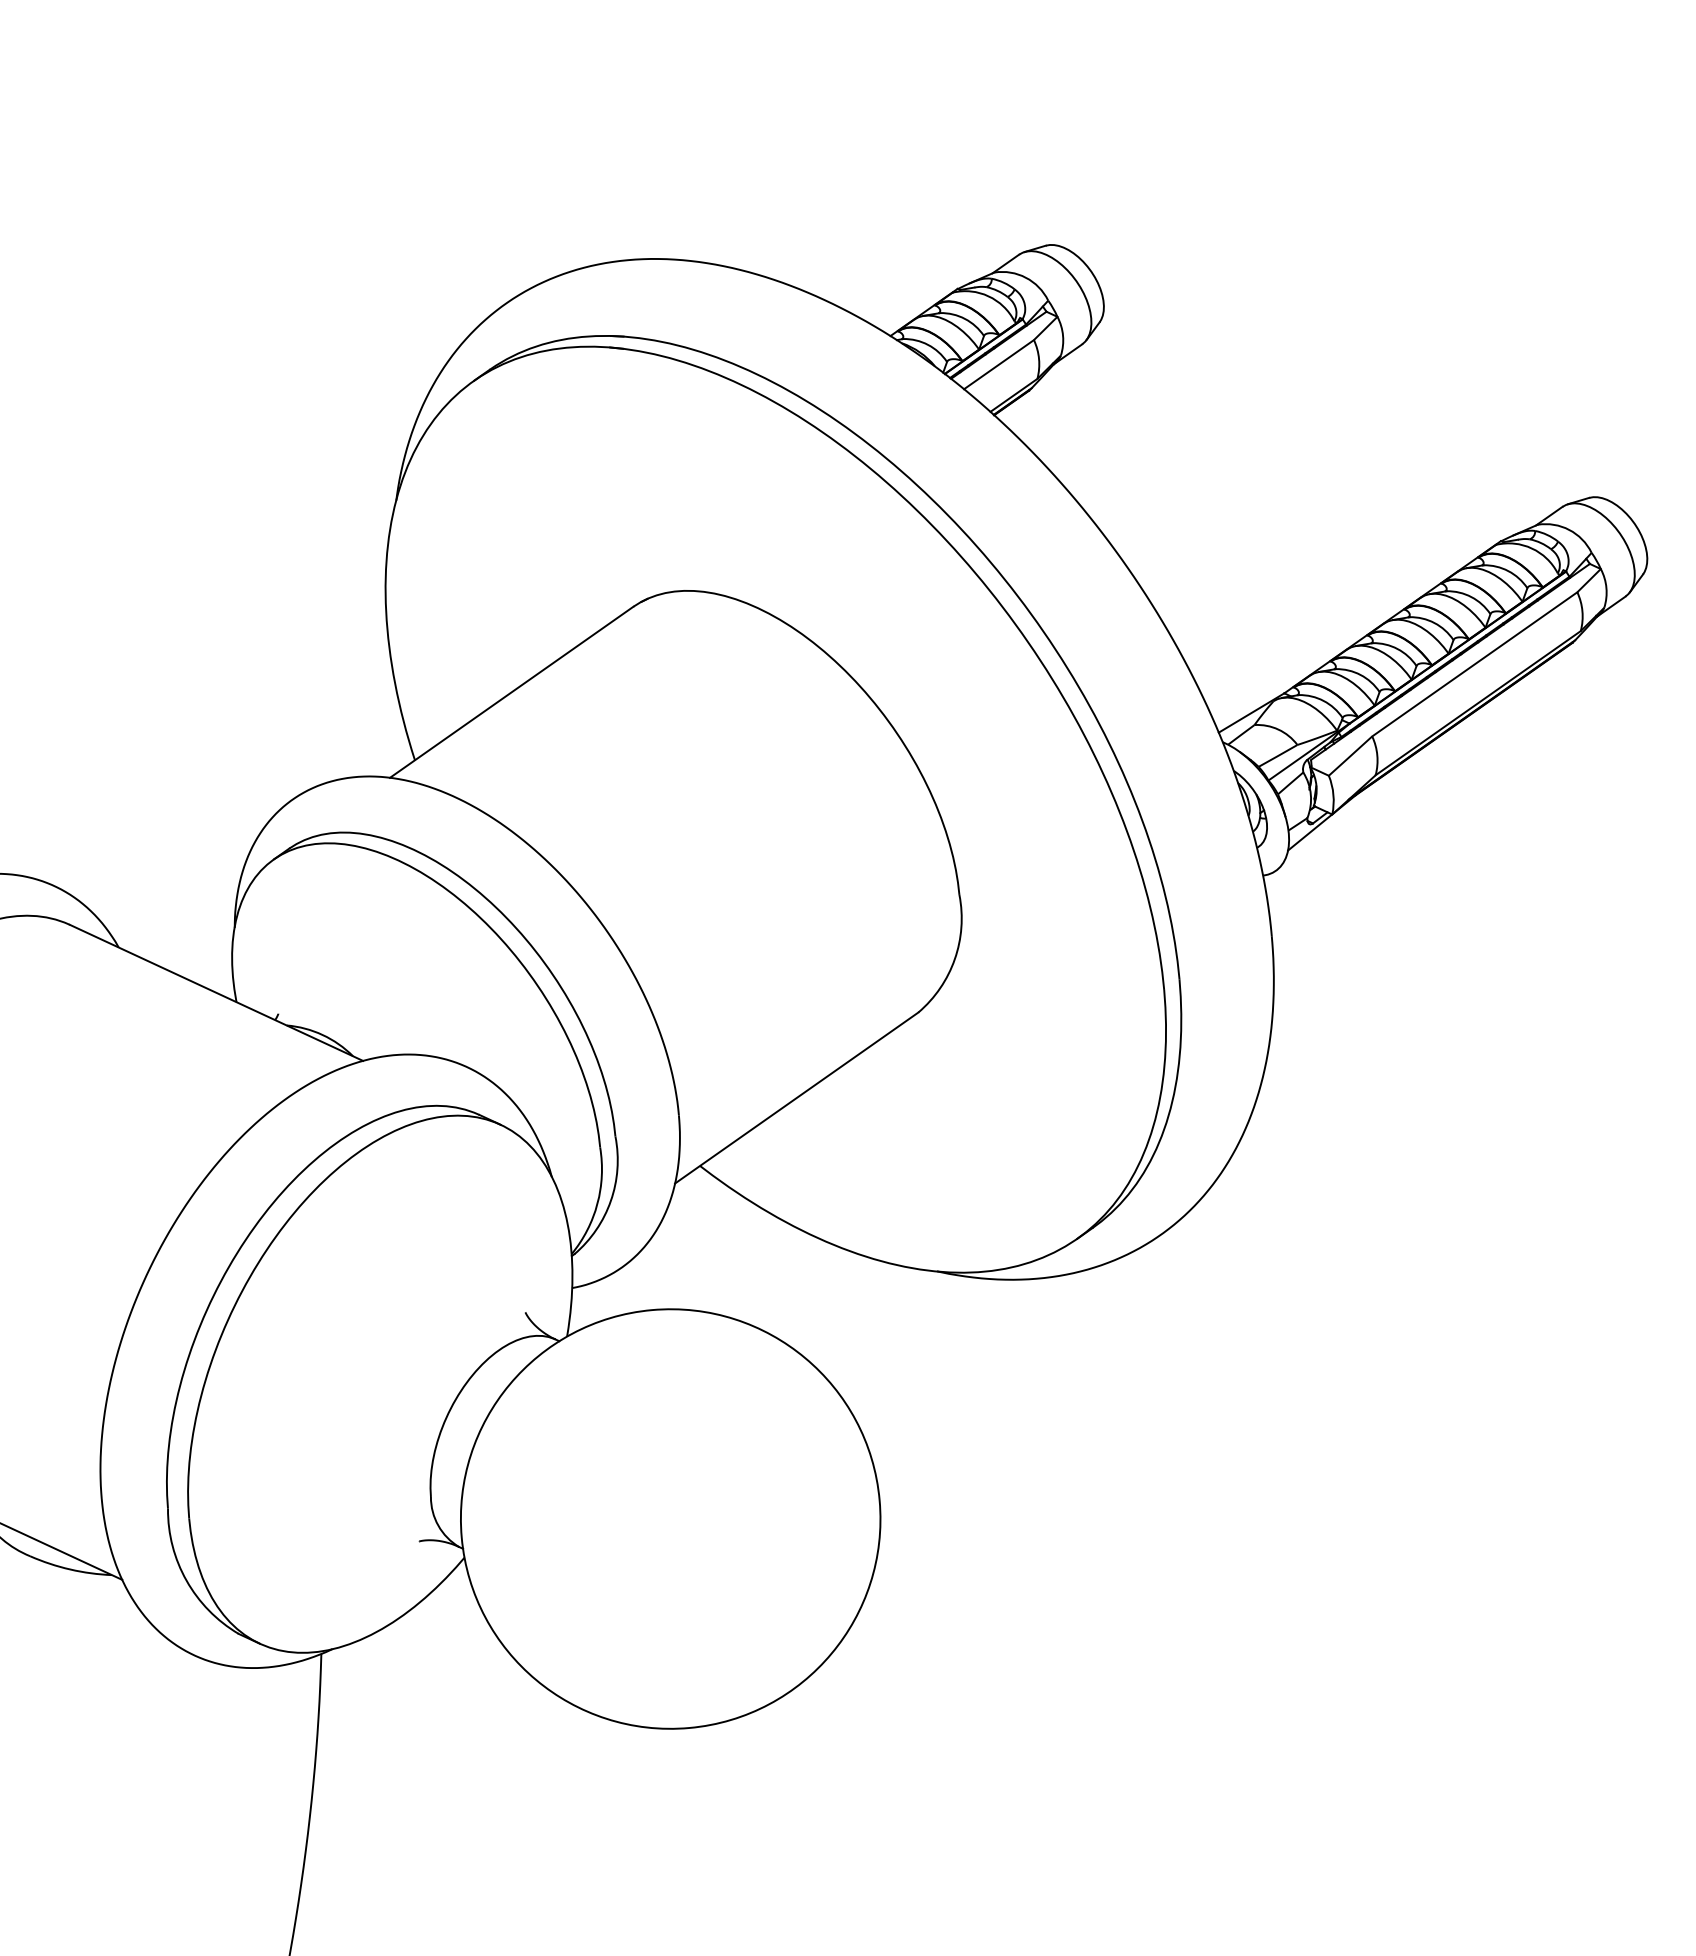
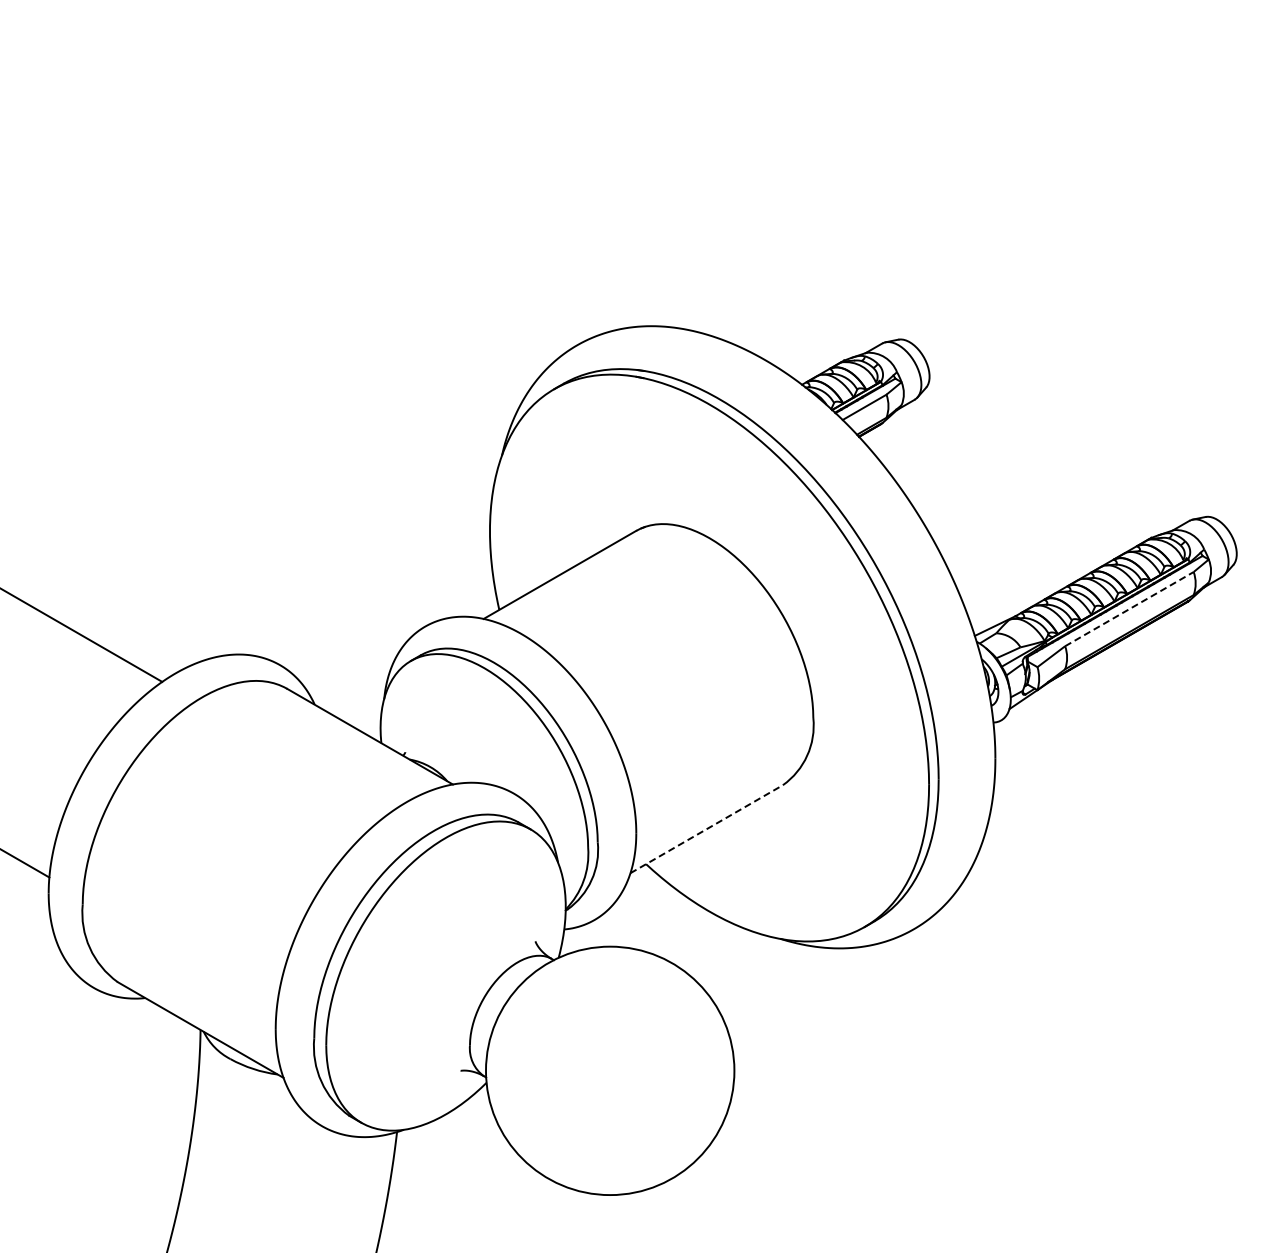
line: (1474, 663) -> (1129, 608), solid -> dashed
line: (797, 1096) -> (707, 828), solid -> dashed

